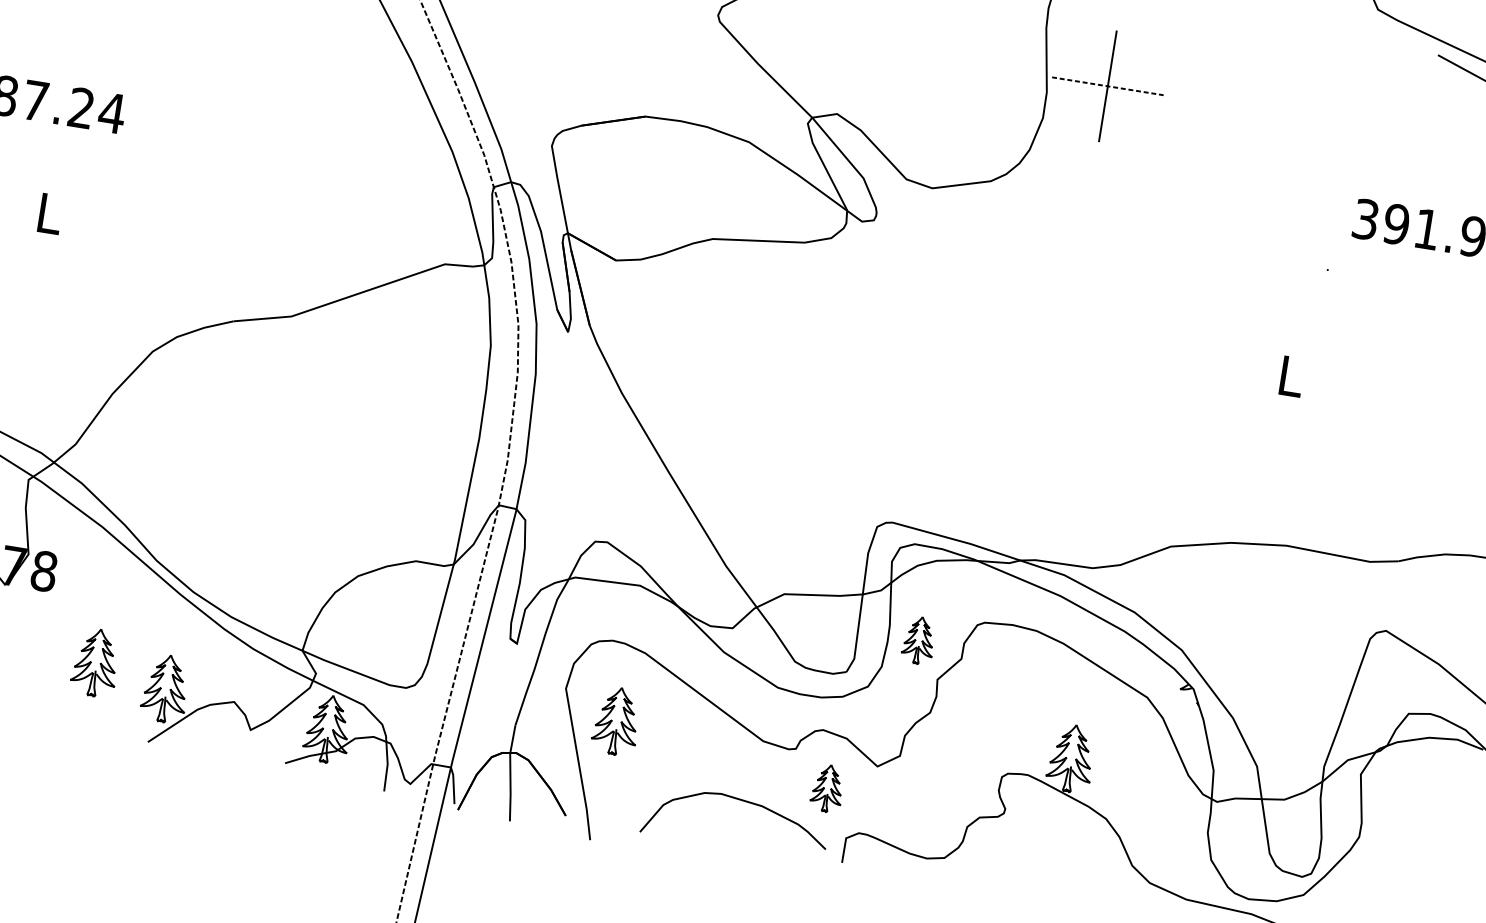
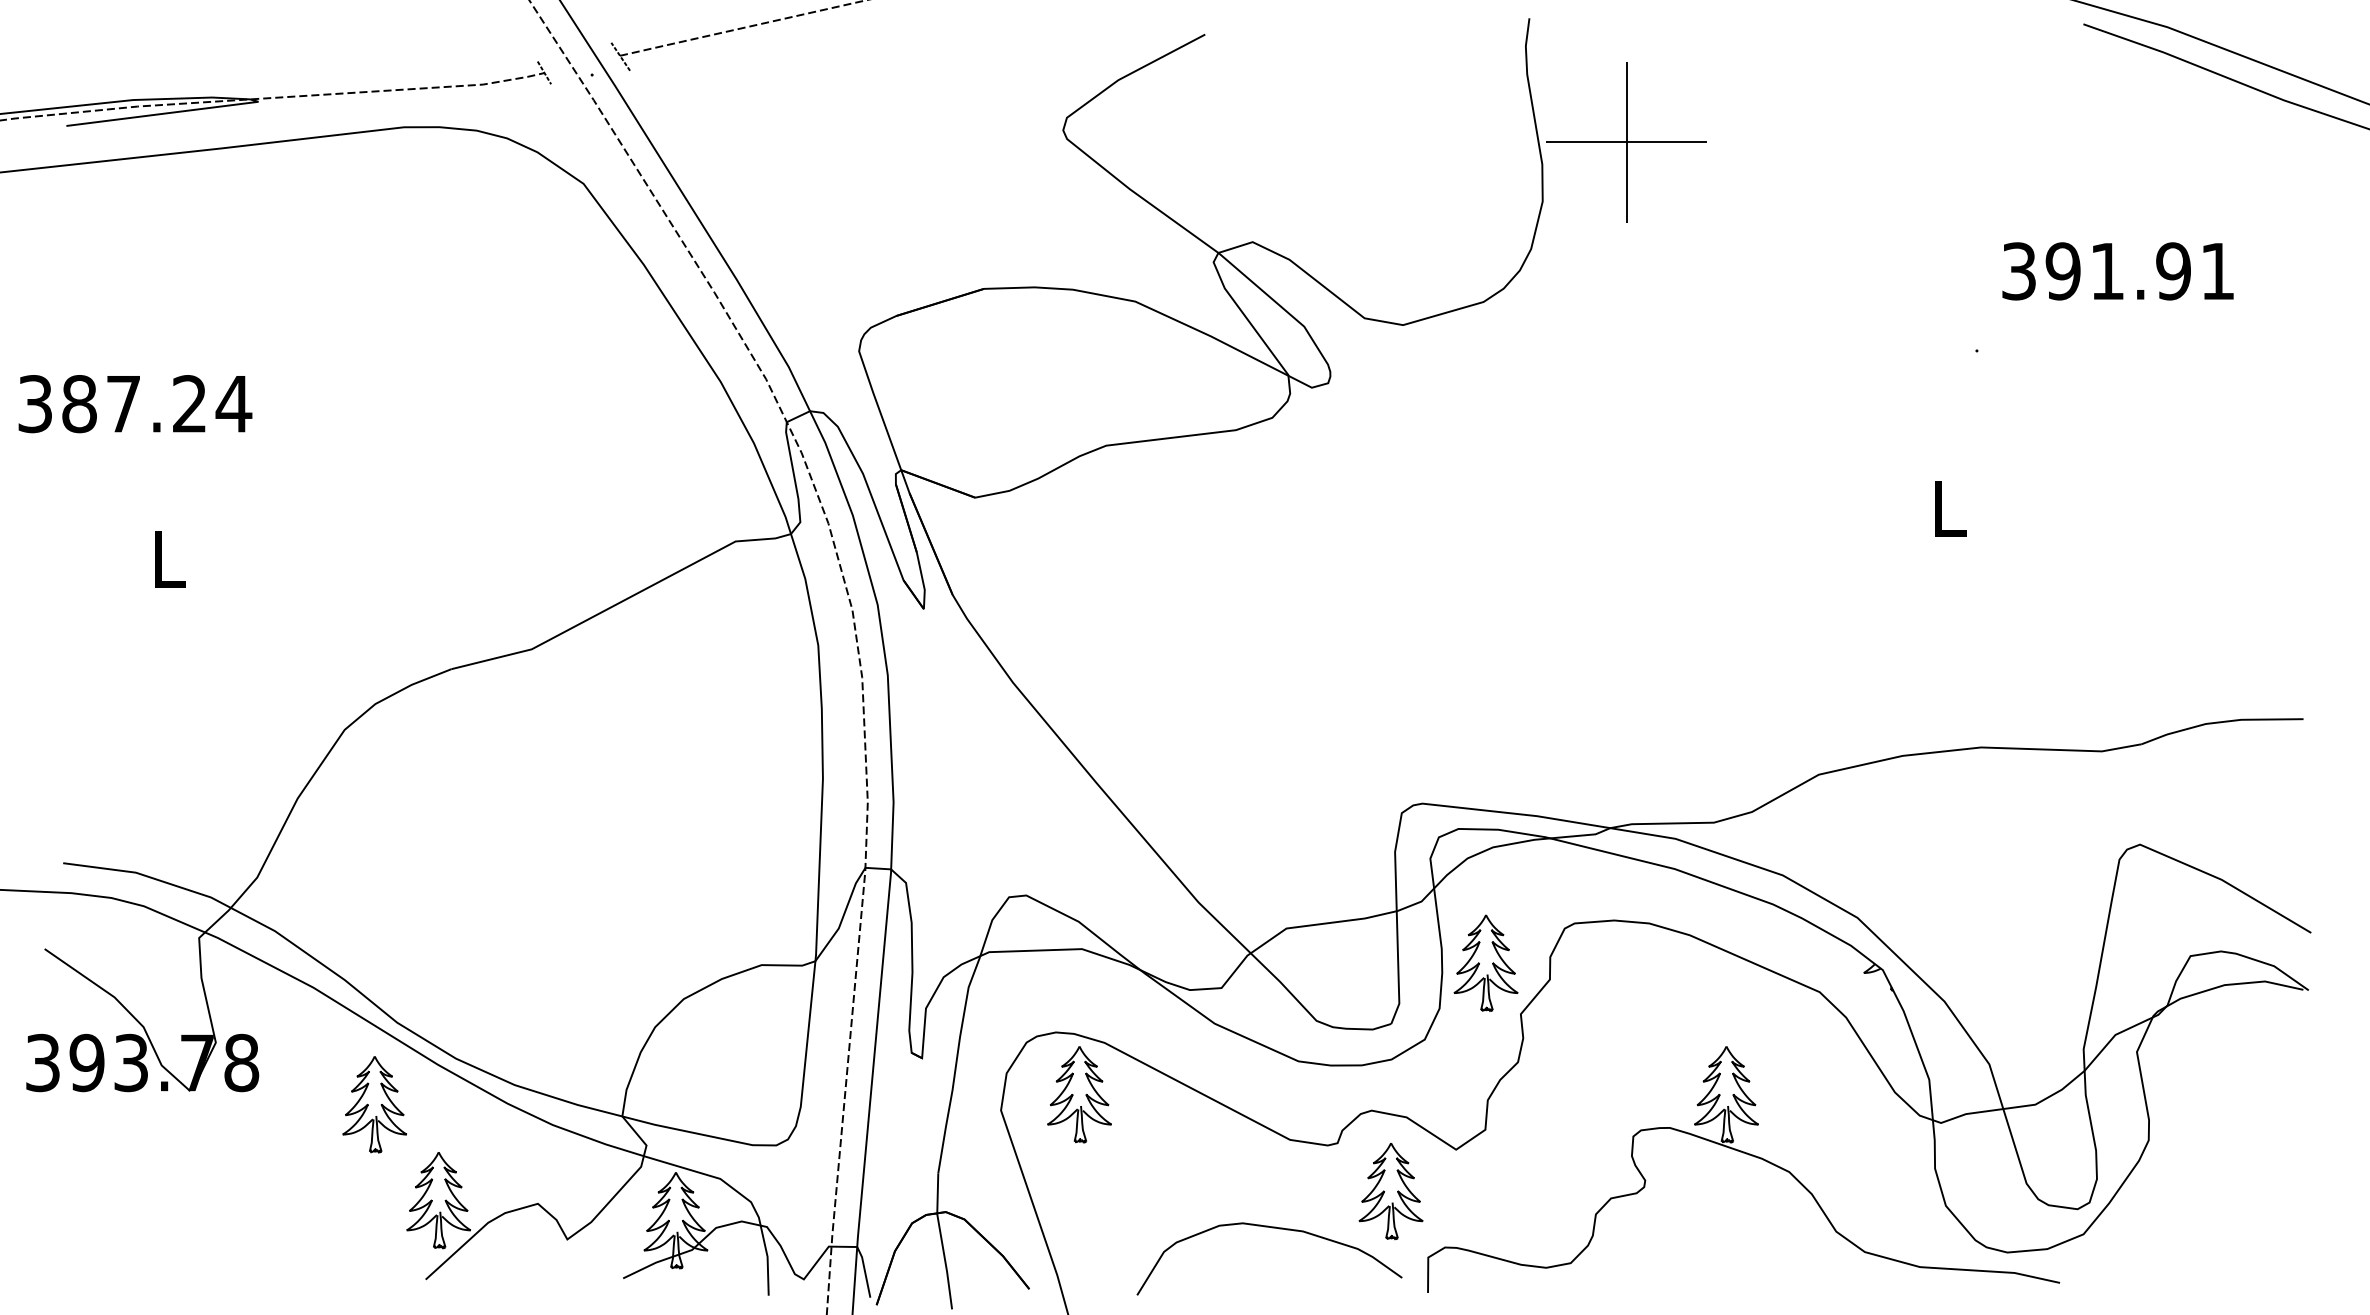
line: (1108, 86) -> (1627, 142), dashed -> solid
part: (918, 639) -> (1485, 962), size x1.43
part: (95, 662) -> (374, 1104), moved
part: (616, 721) -> (1079, 1094), moved
part: (827, 788) -> (1390, 1191), size x1.43

